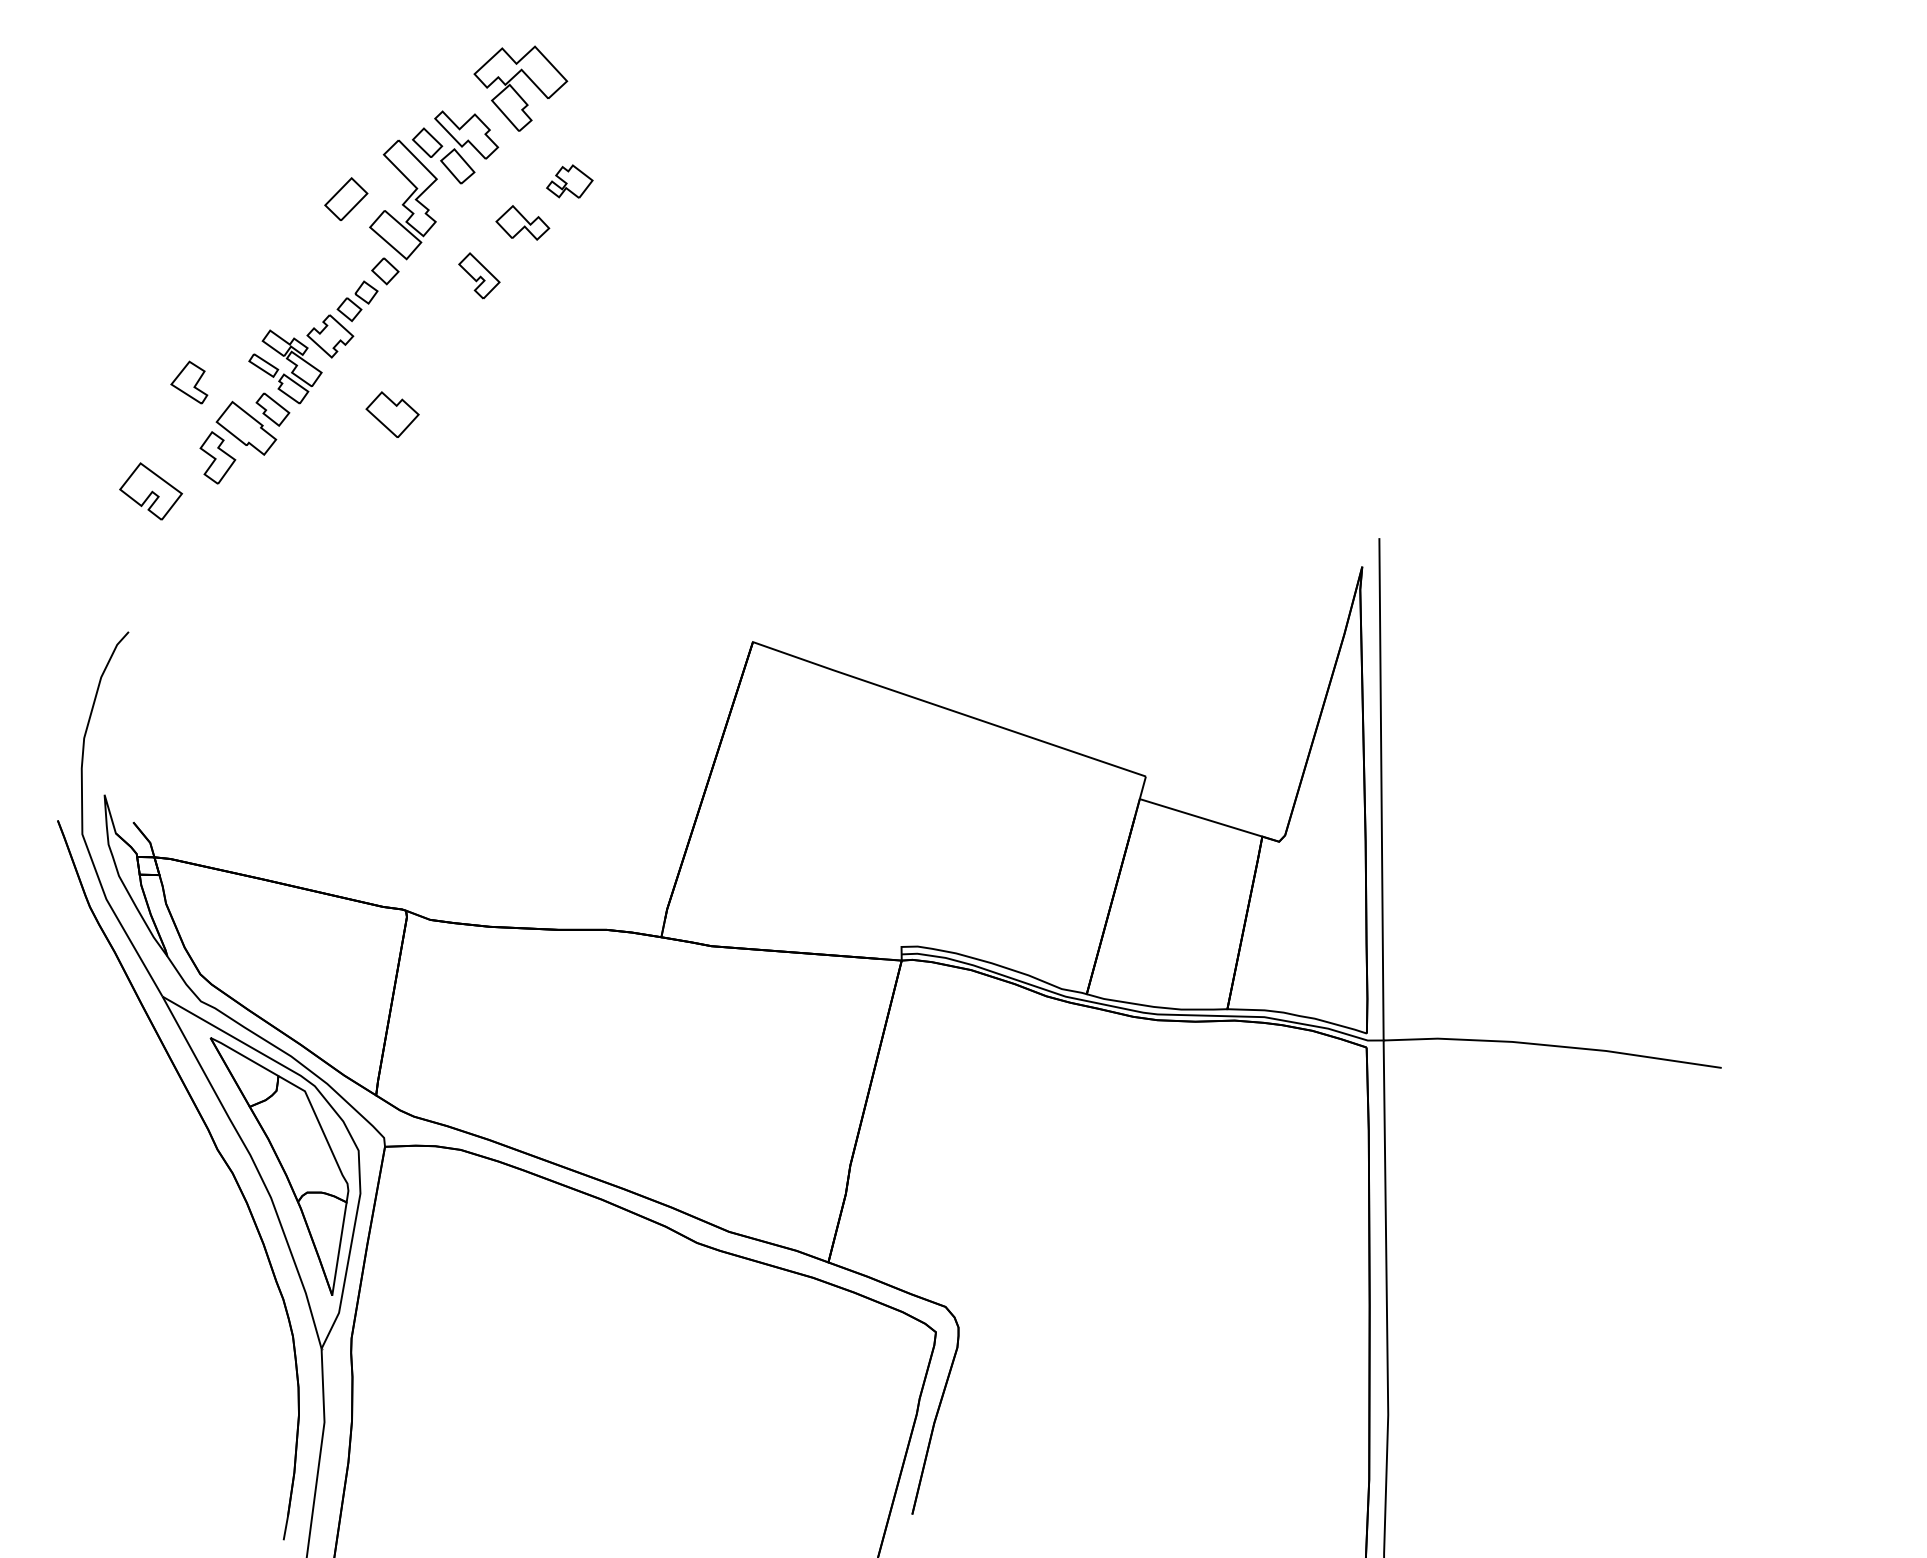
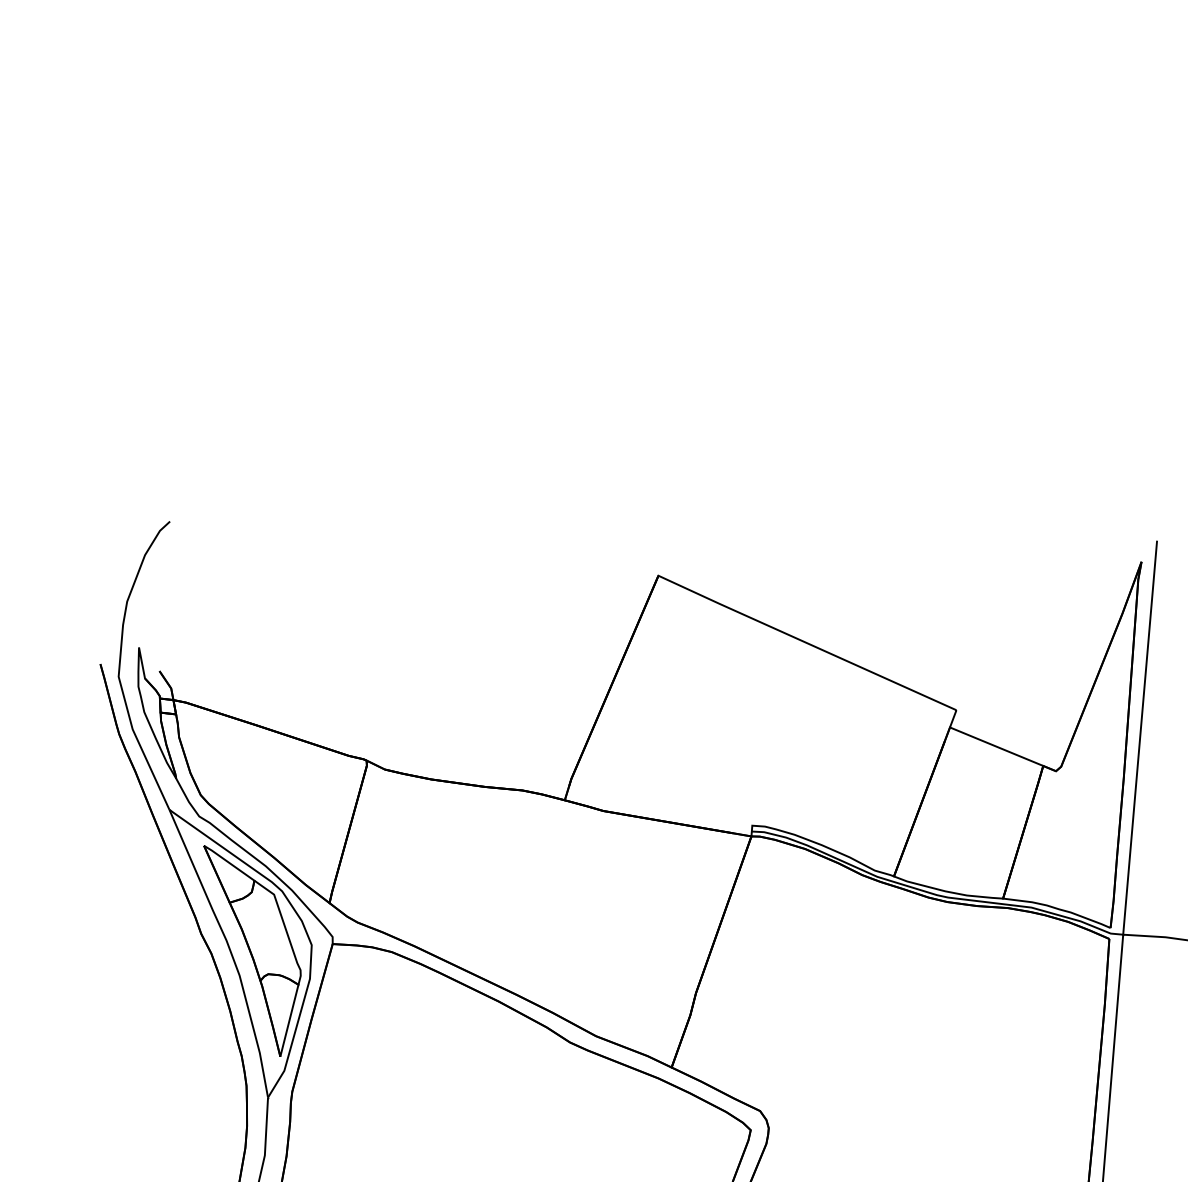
part: (356, 282) -> (374, 264), removed

